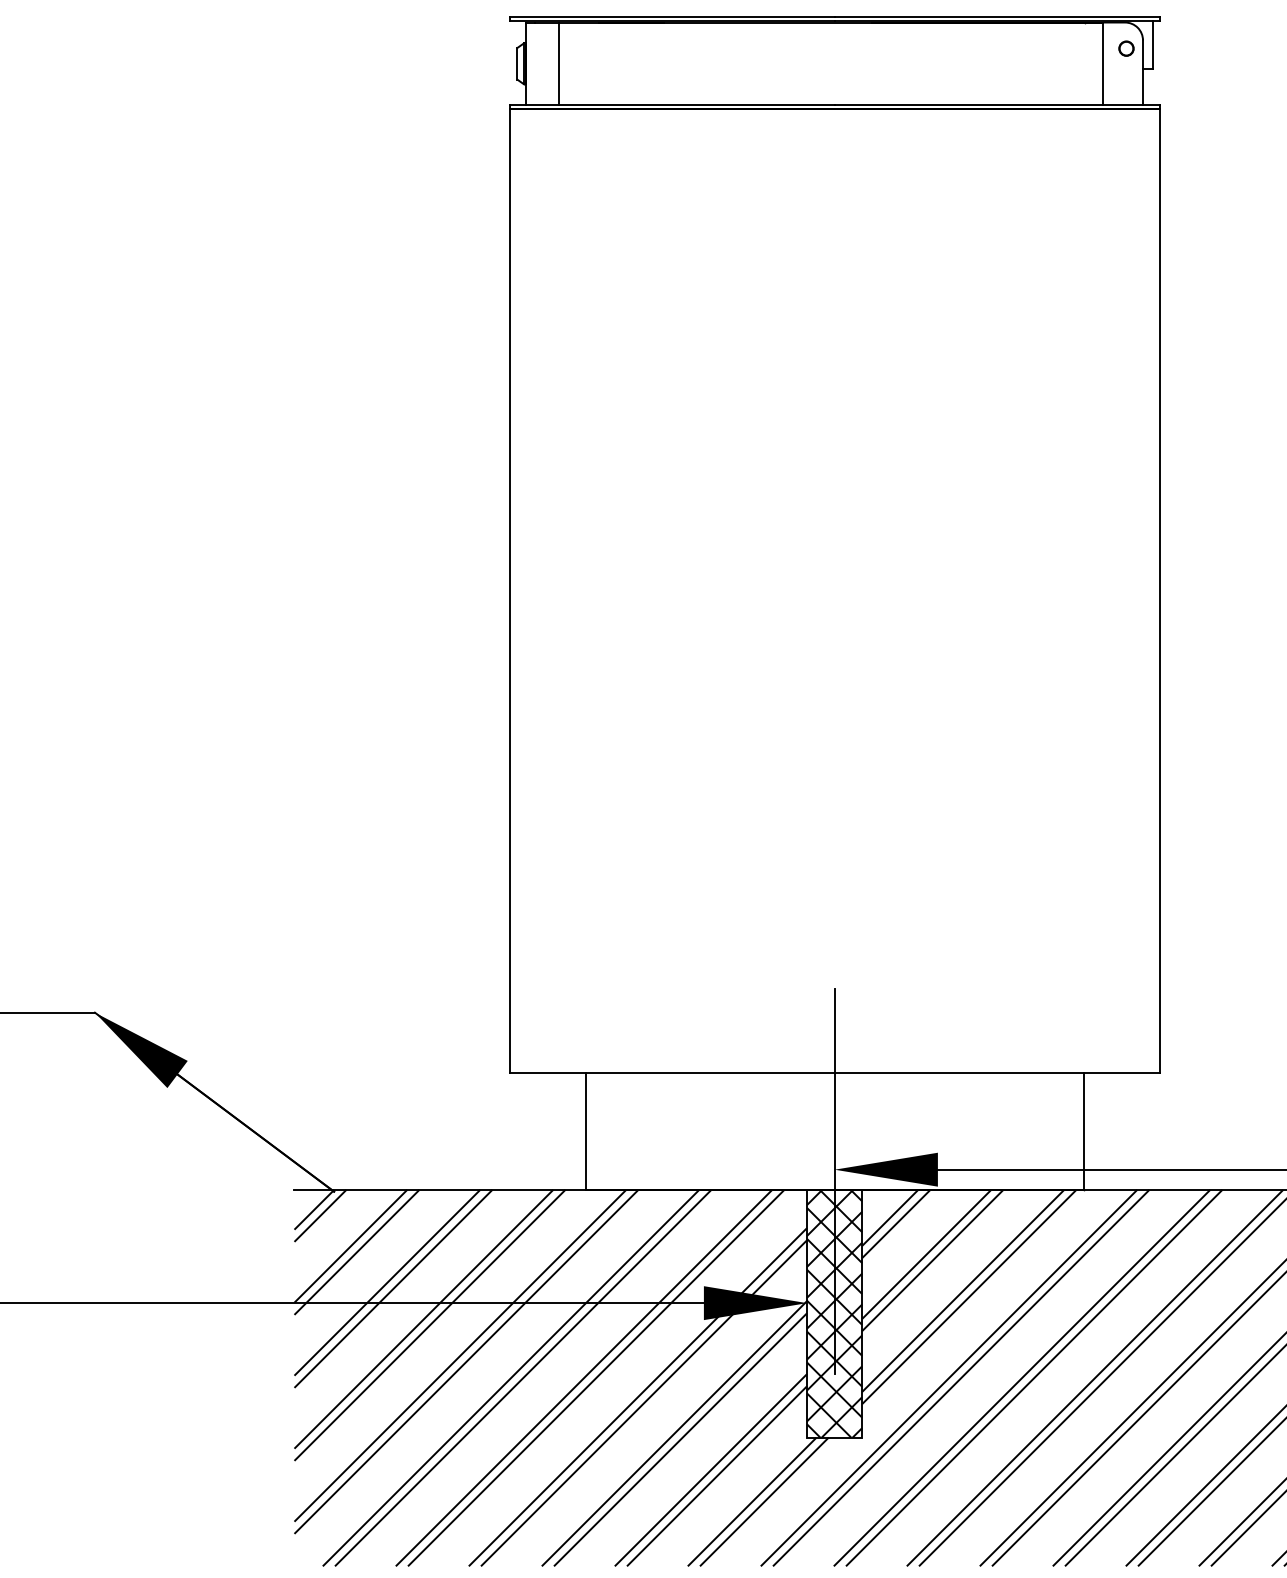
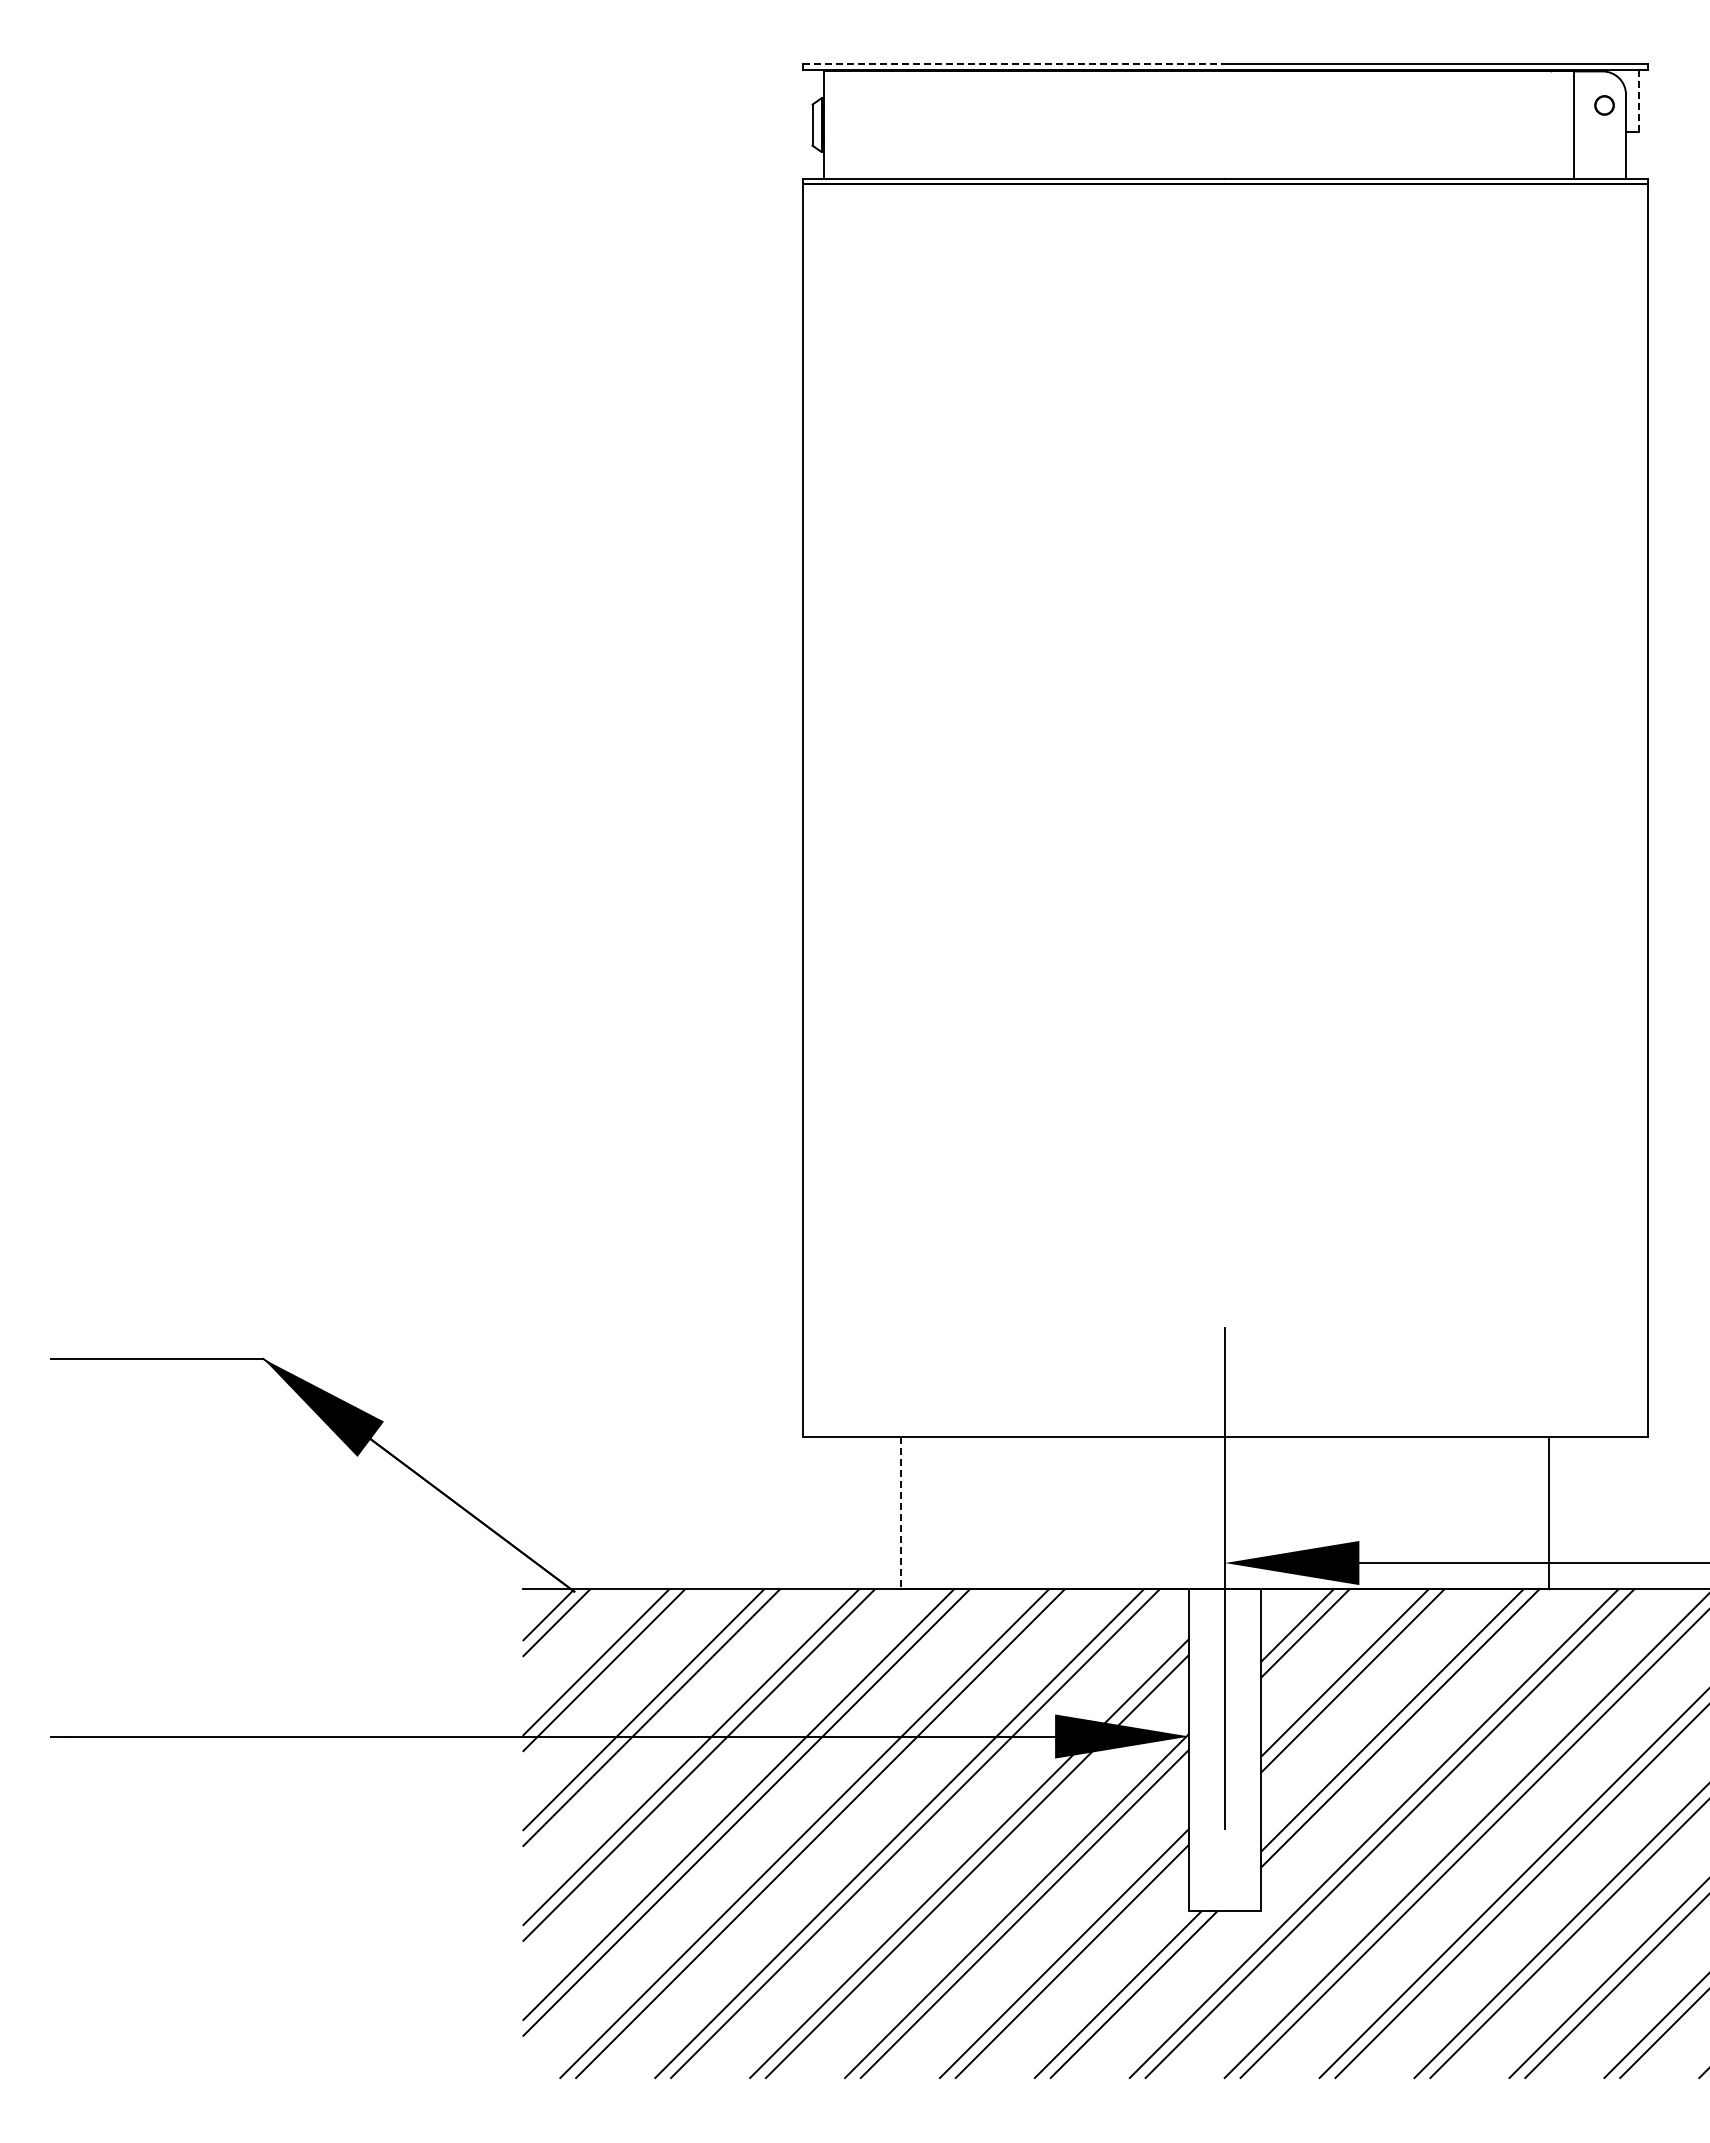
line: (672, 17) -> (1014, 64), solid -> dashed
line: (1152, 45) -> (1638, 101), solid -> dashed
line: (558, 63) -> (866, 124), removed
line: (585, 1131) -> (901, 1513), solid -> dashed
hatch: (834, 1313) -> (1224, 1750), removed

